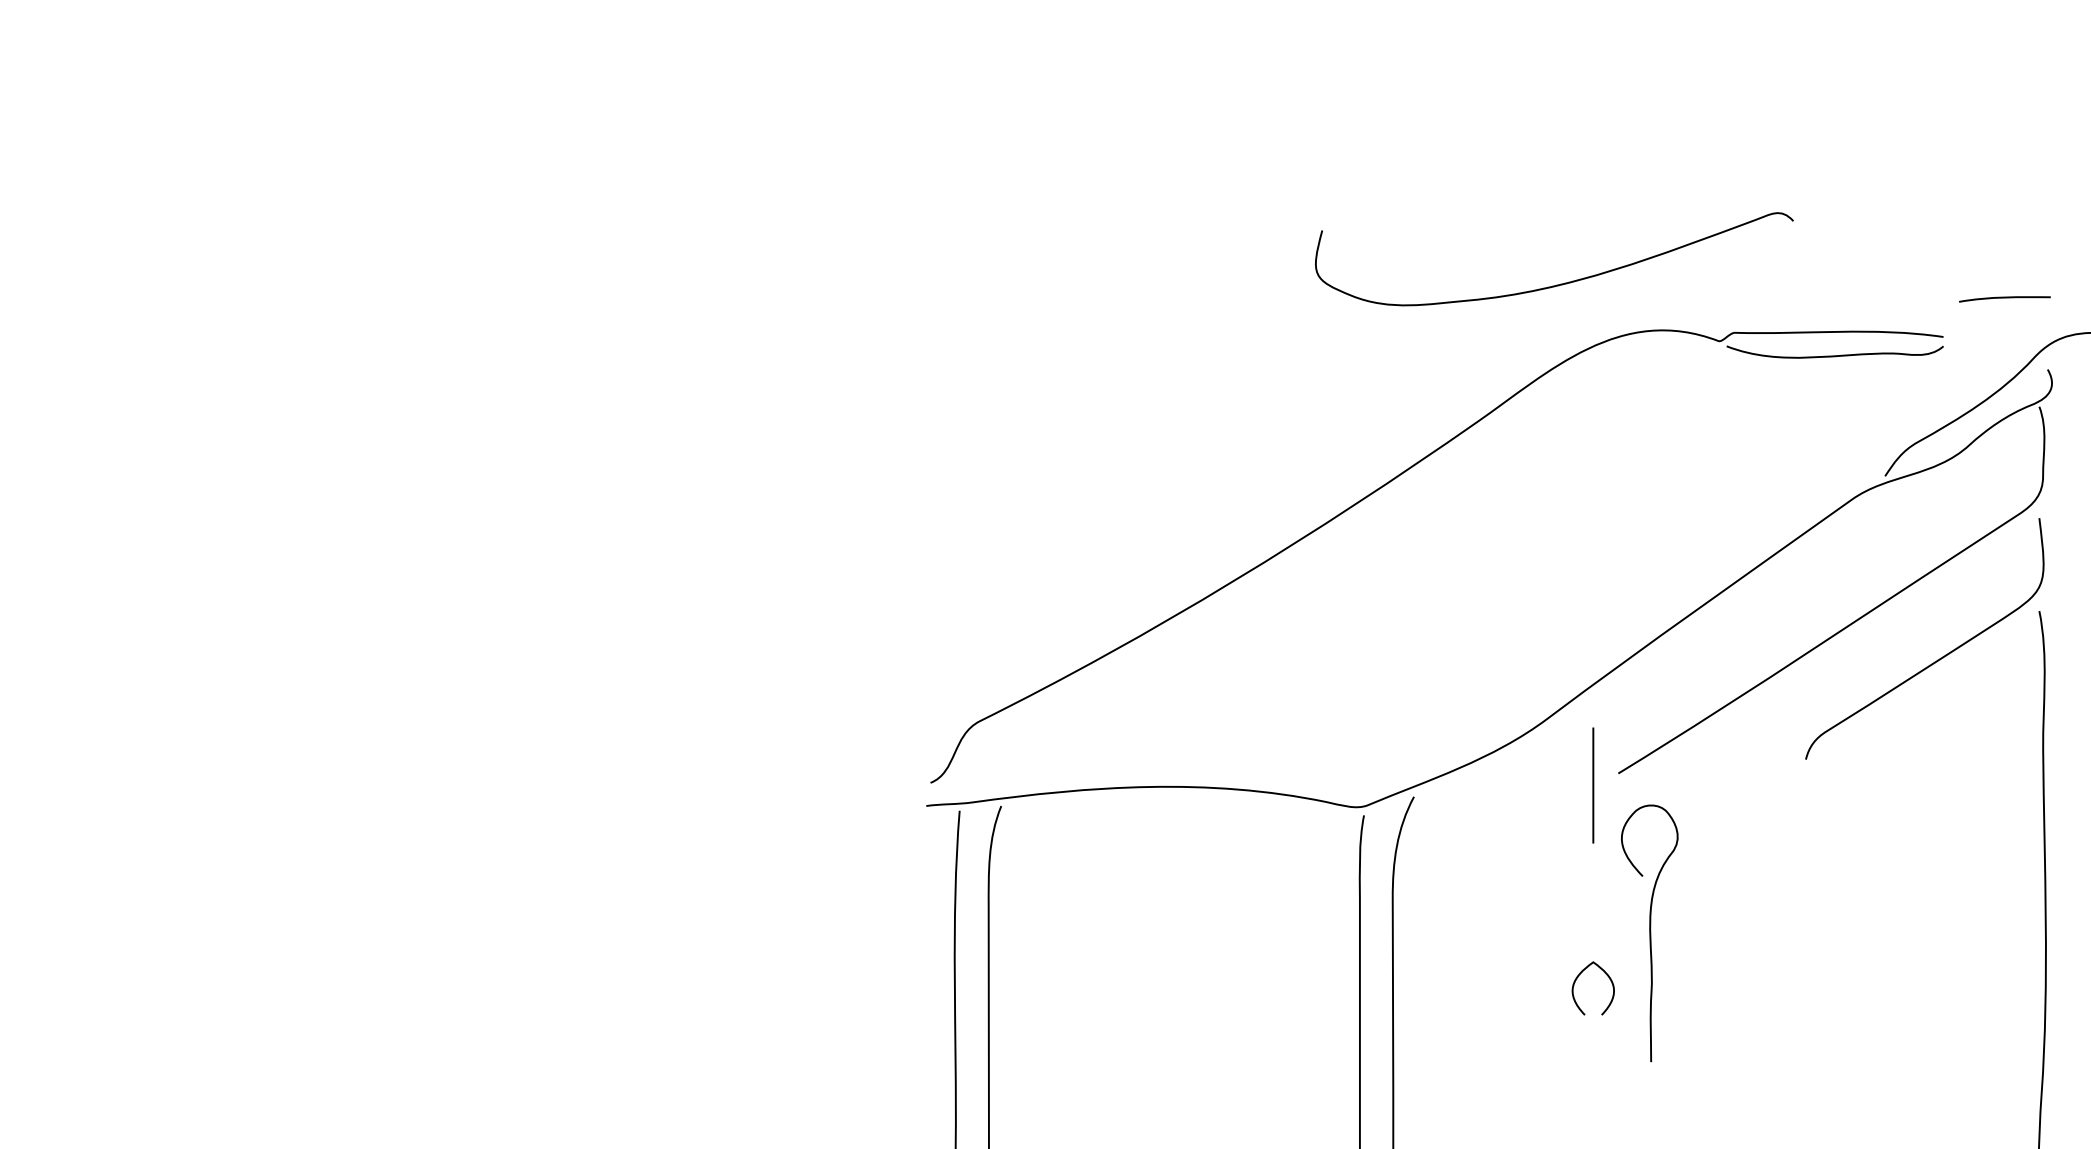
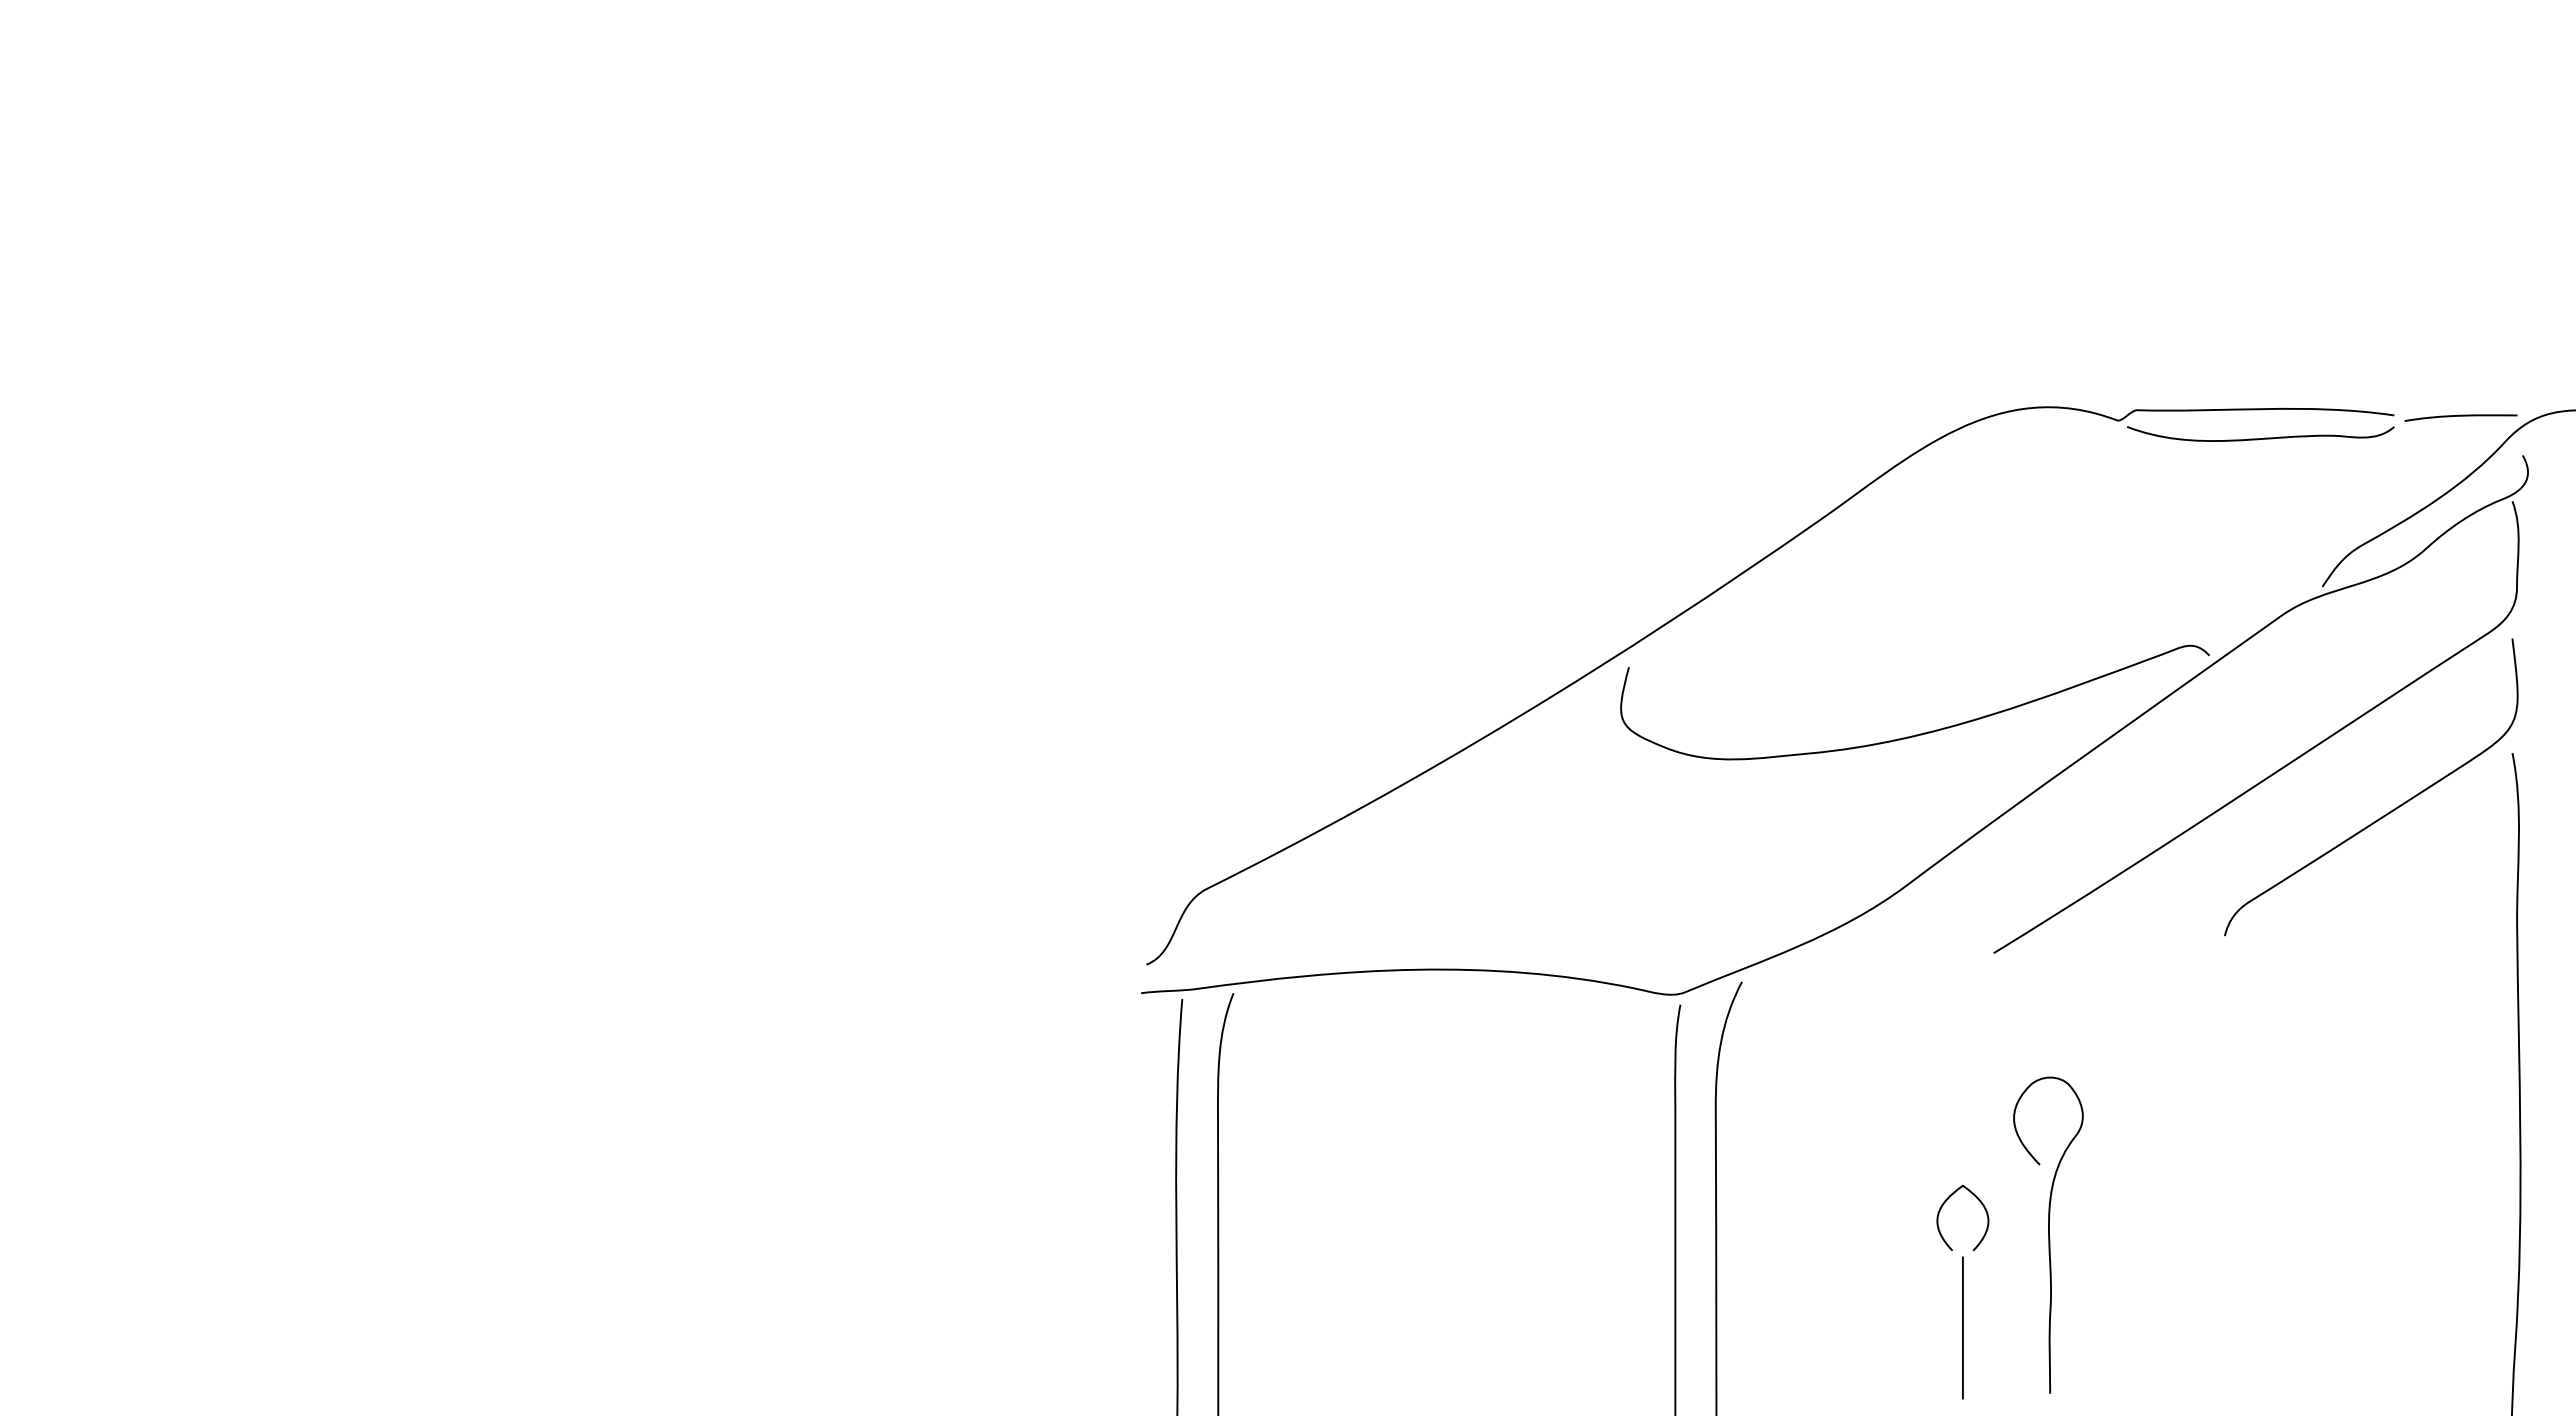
curve: (1558, 284) -> (1919, 733), moved
curve: (2004, 298) -> (2460, 416), moved
line: (1592, 785) -> (1962, 1327), moved
curve: (1649, 932) -> (2048, 1234), moved

